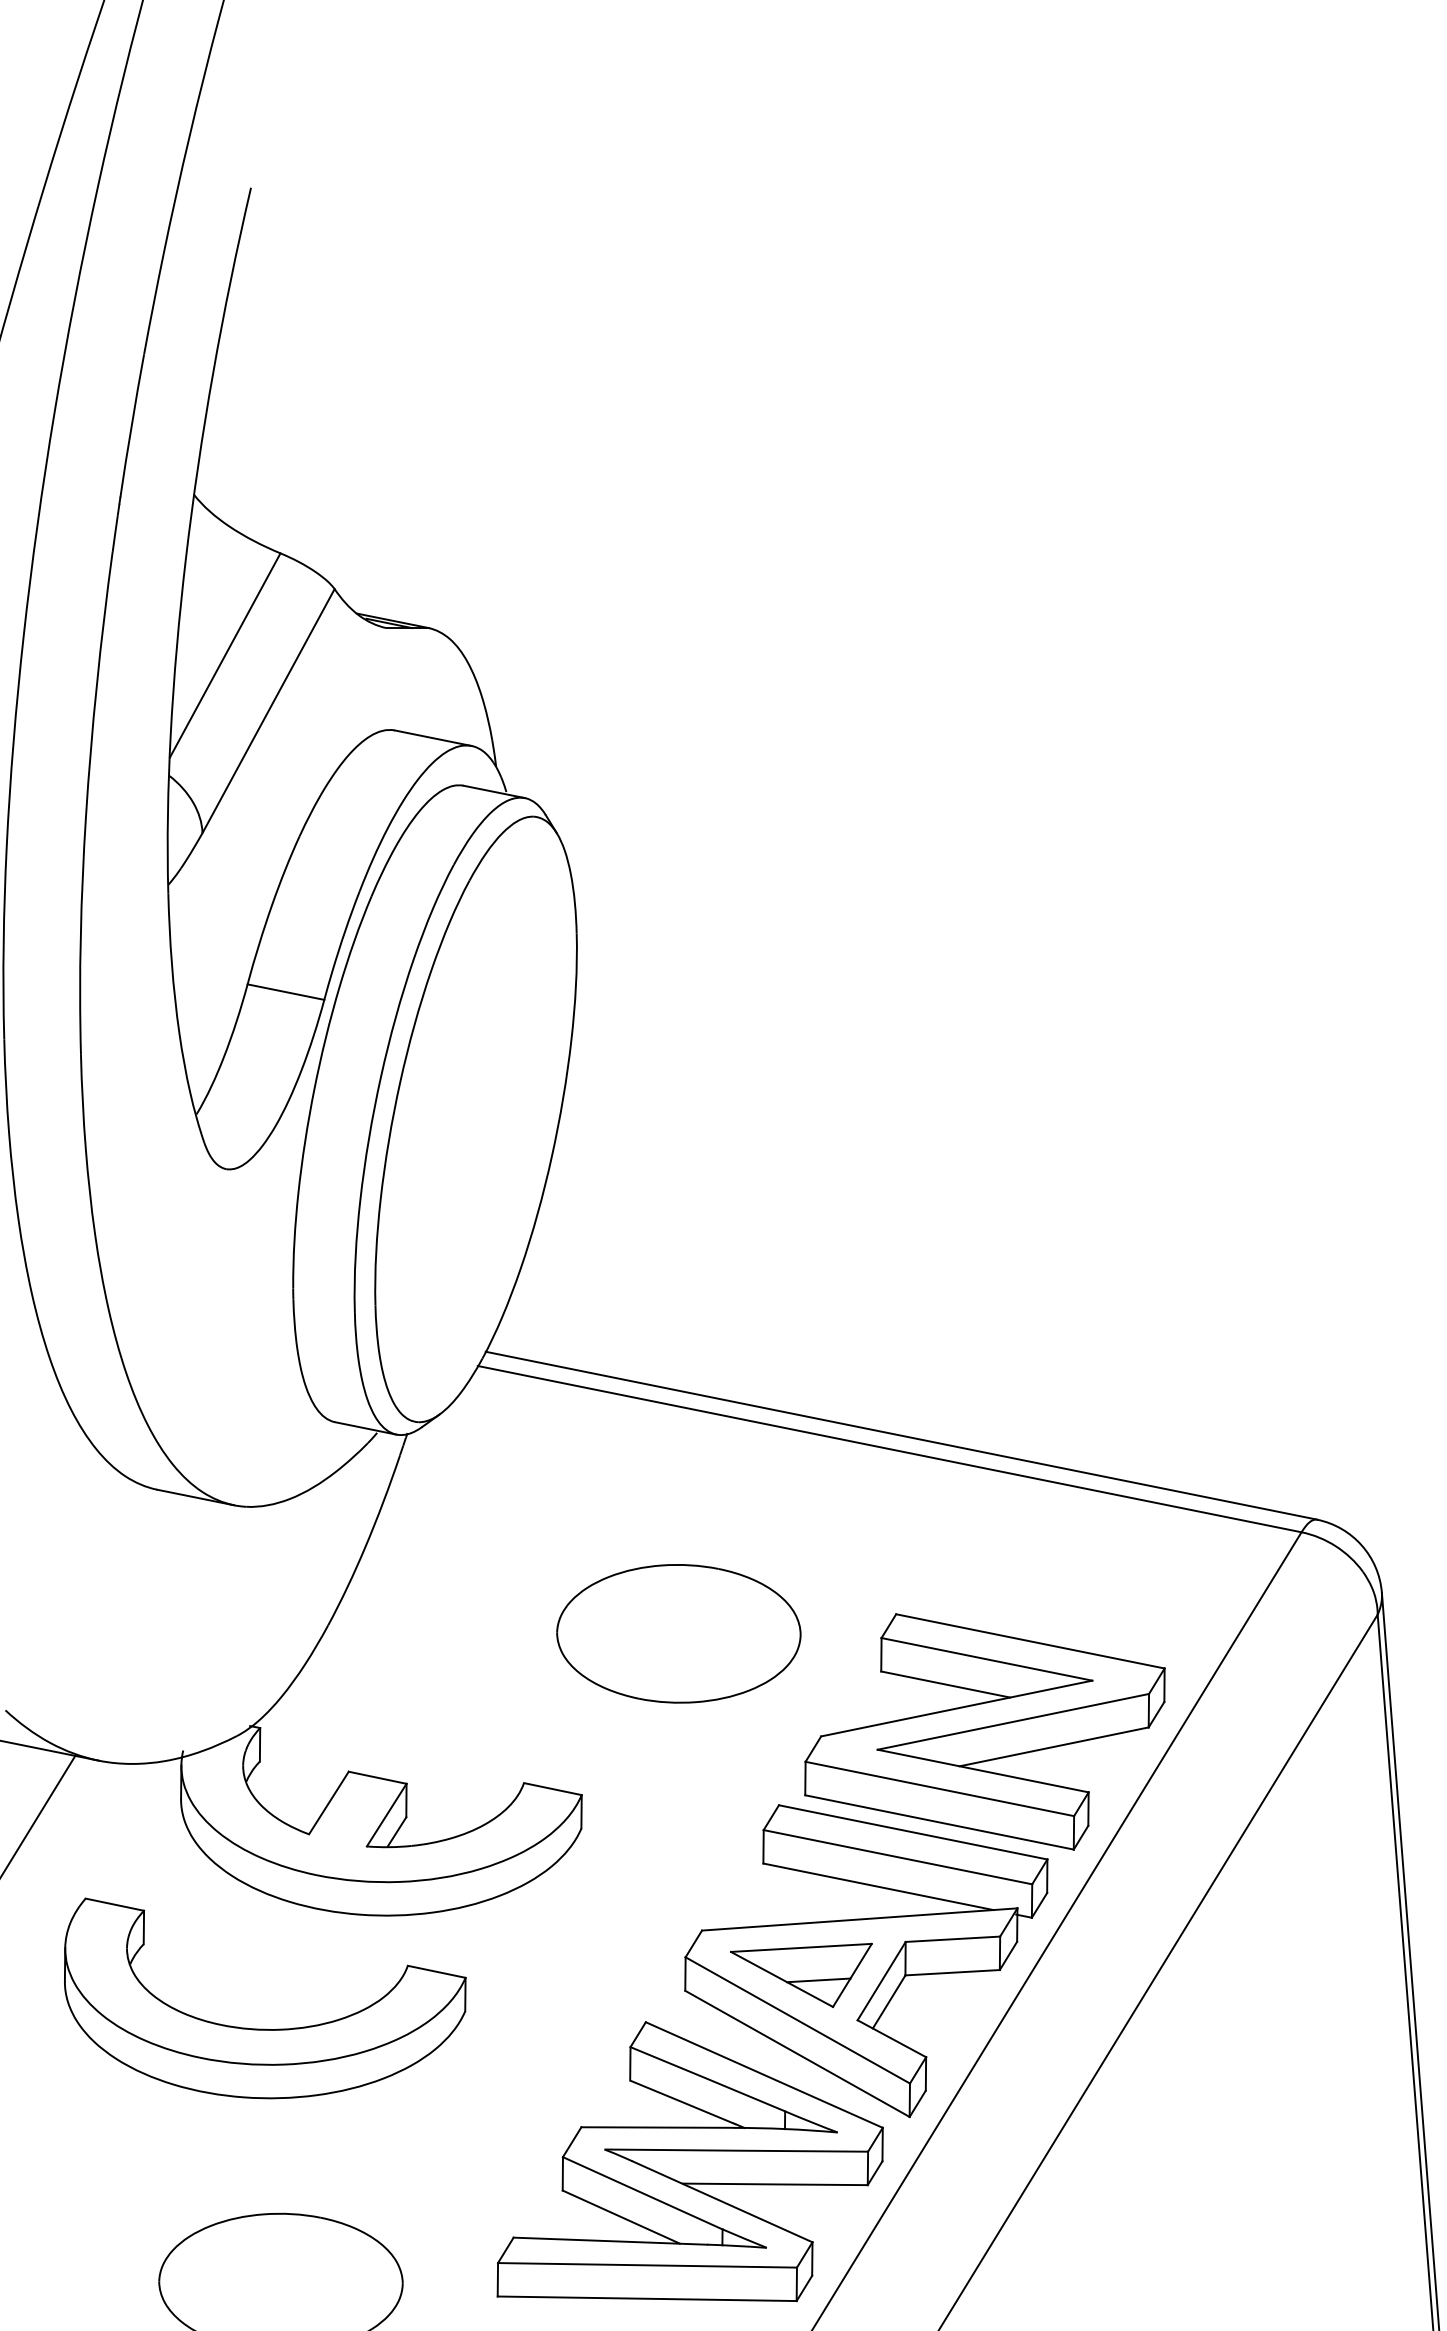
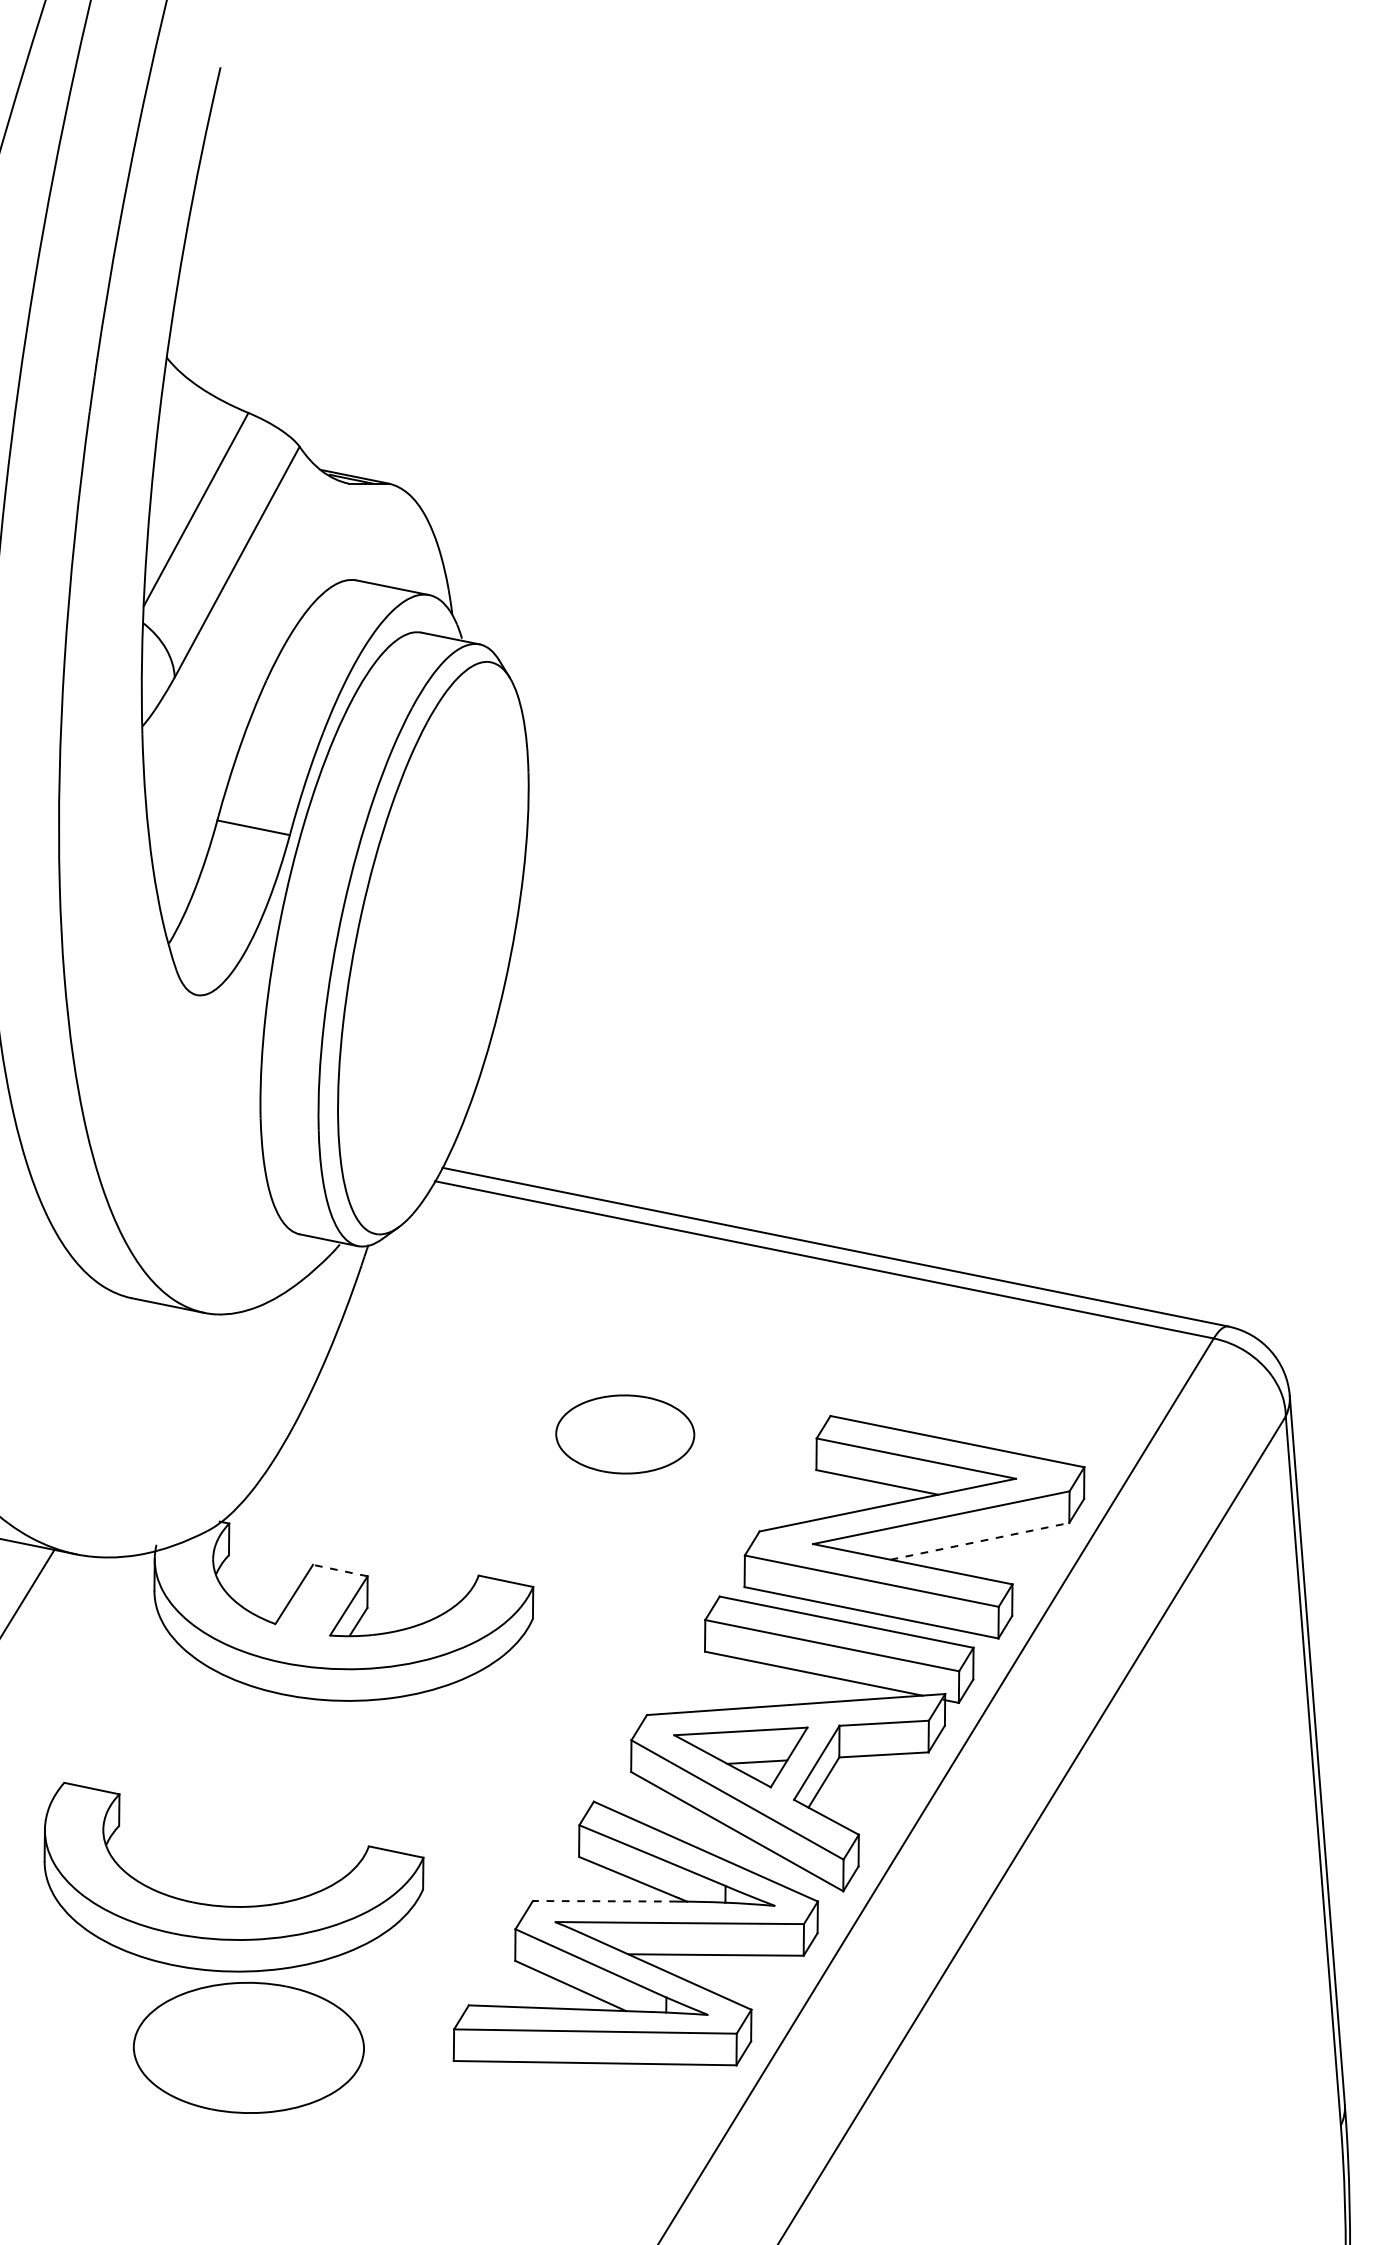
part: (679, 1633) -> (625, 1434), size x0.6
line: (1054, 1747) -> (980, 1541), solid -> dashed
line: (377, 1777) -> (340, 1570), solid -> dashed
part: (262, 2028) -> (231, 1905), moved
line: (657, 2127) -> (604, 1901), solid -> dashed

